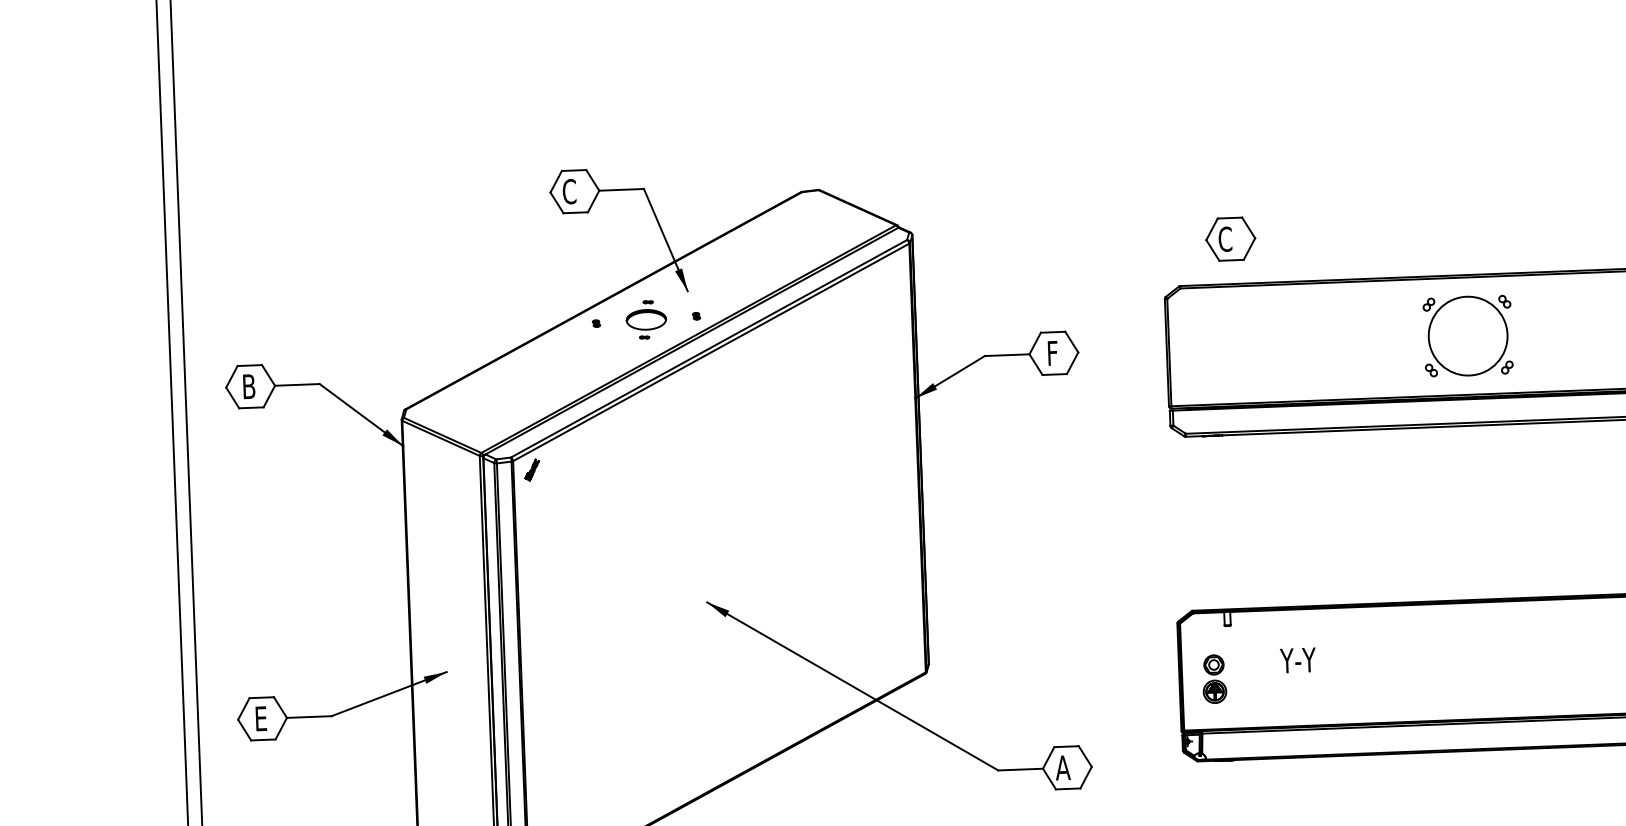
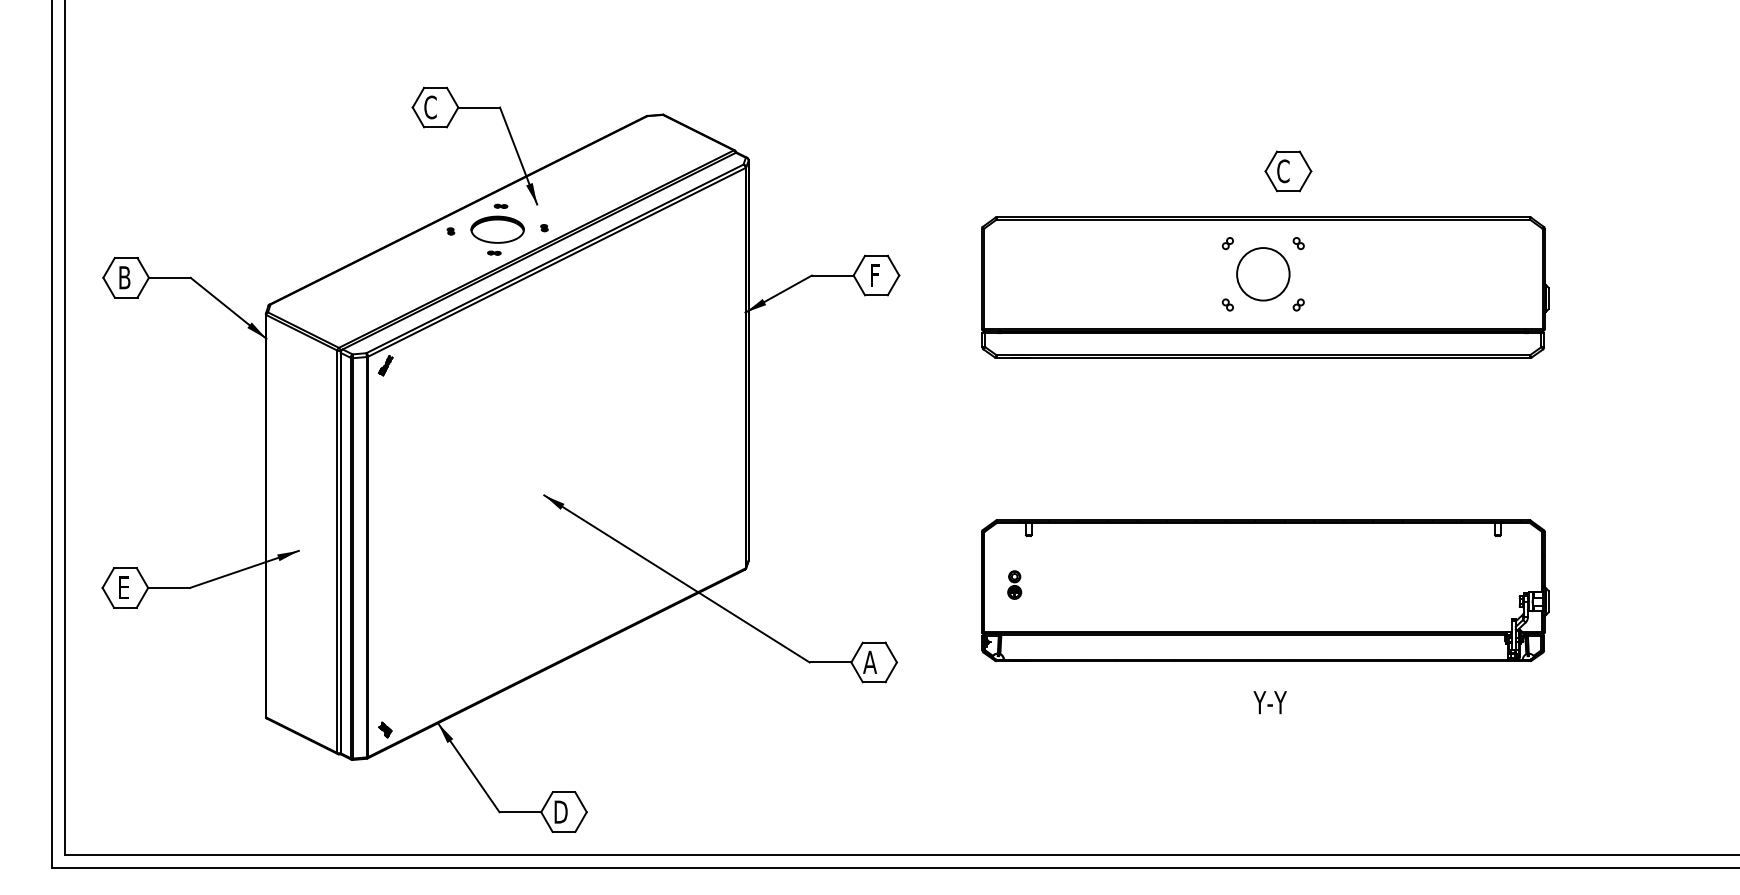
part: (1230, 239) -> (1288, 171), moved
part: (646, 319) -> (497, 229), size x1.43
circle: (1468, 336) -> (1263, 274), size x0.71
text: (1297, 660) -> (1269, 702), moved
part: (1214, 678) -> (1014, 584), size x0.62

